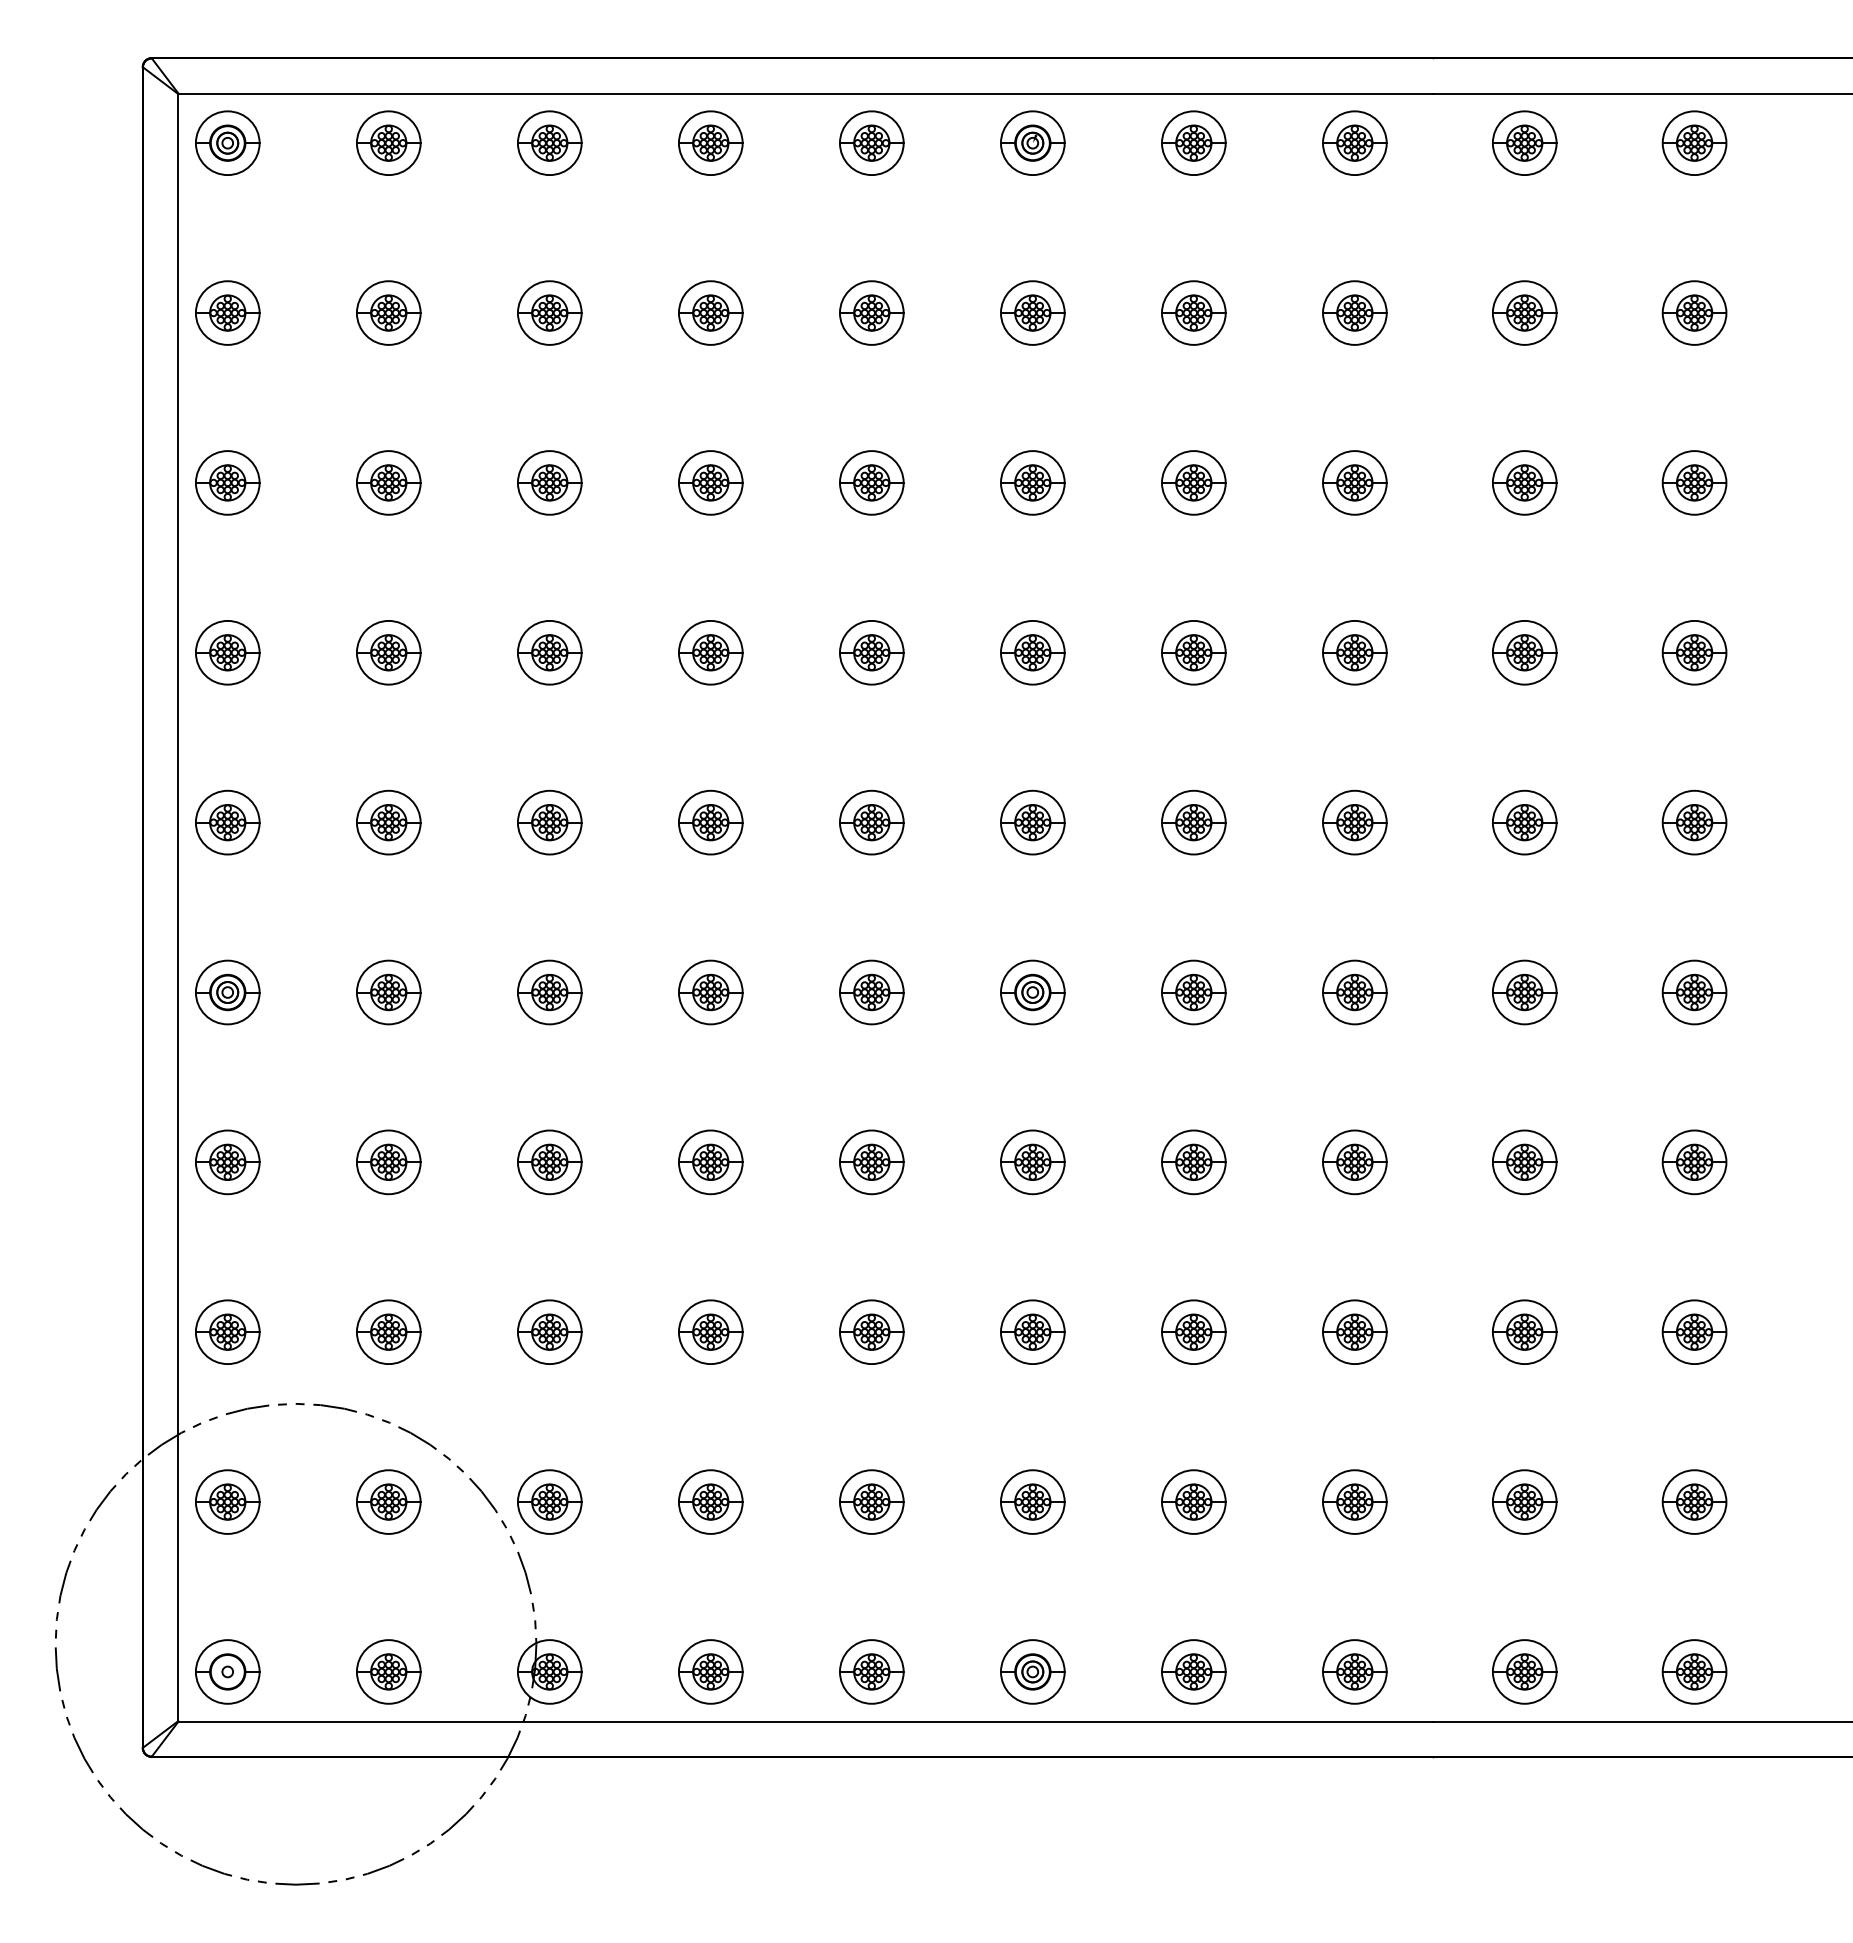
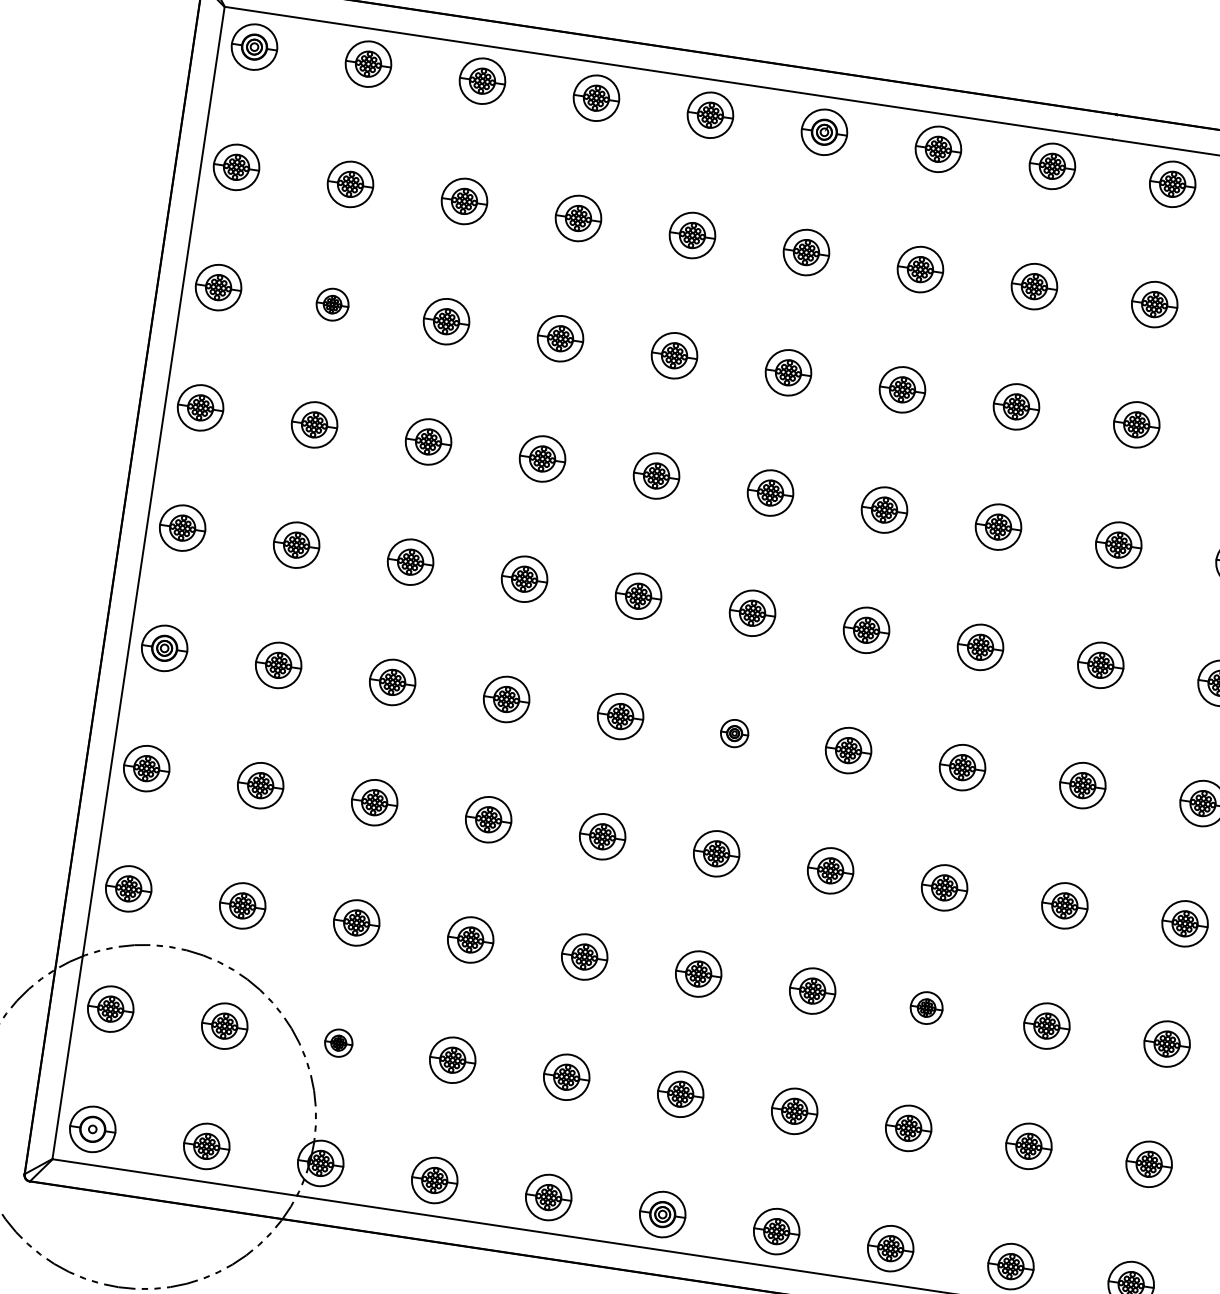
part: (388, 482) -> (332, 304), size x0.7
part: (1032, 992) -> (734, 733), size x0.6
part: (1354, 1331) -> (926, 1007), size x0.7
part: (549, 1501) -> (338, 1042), size x0.6

